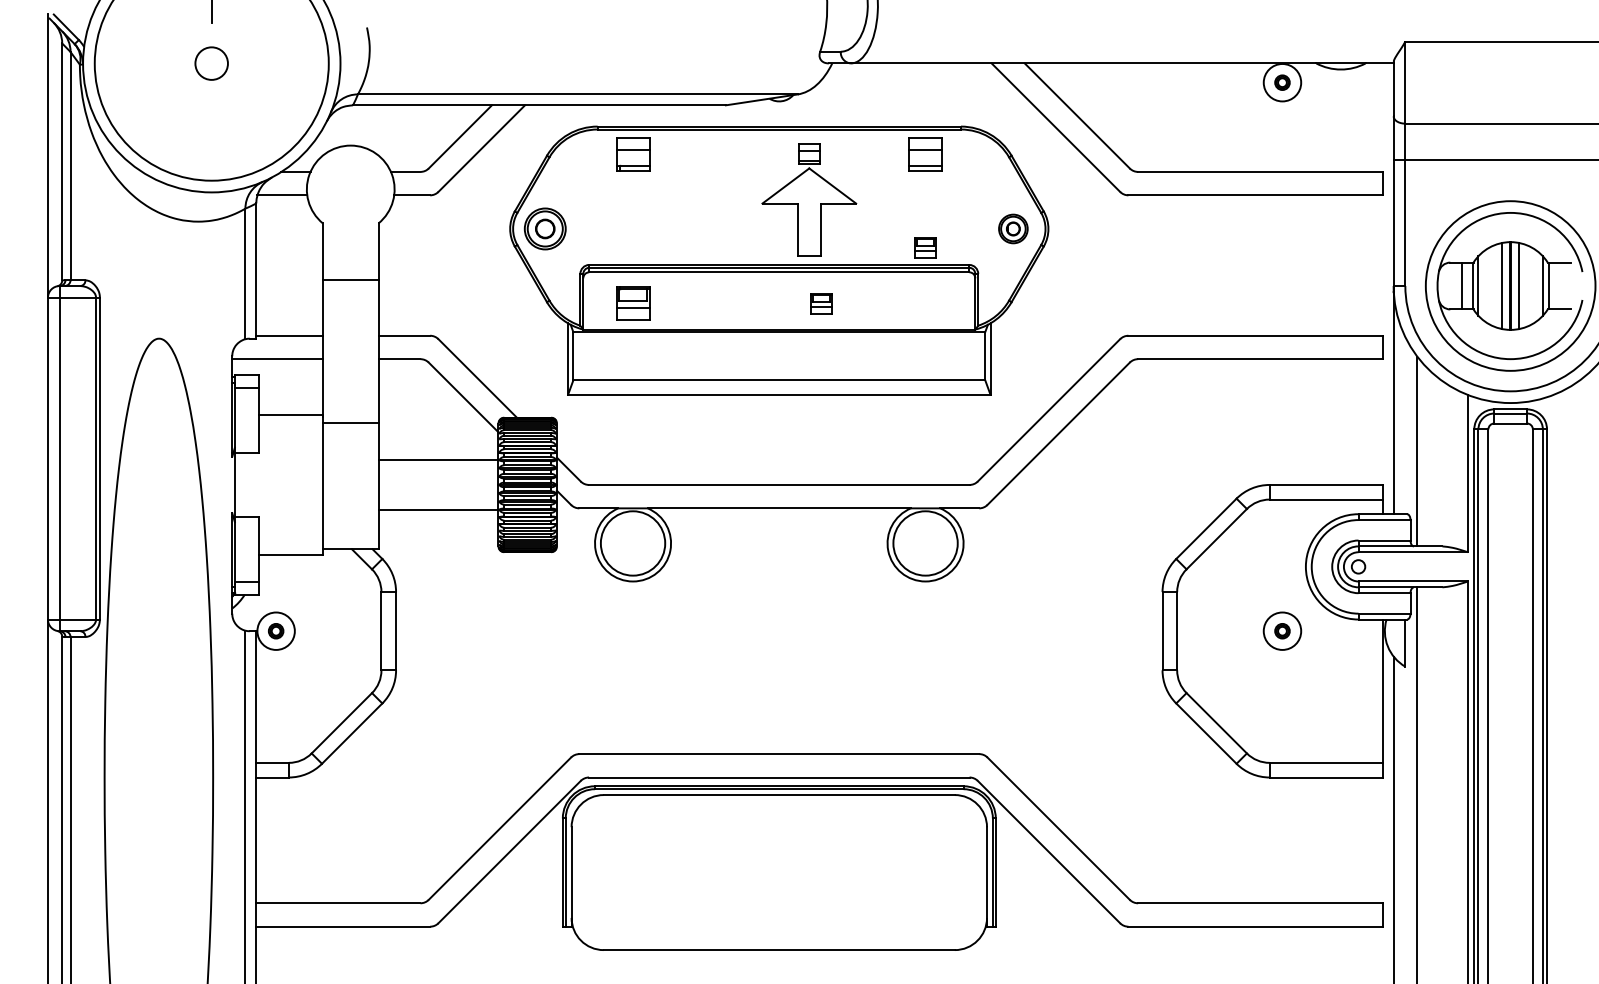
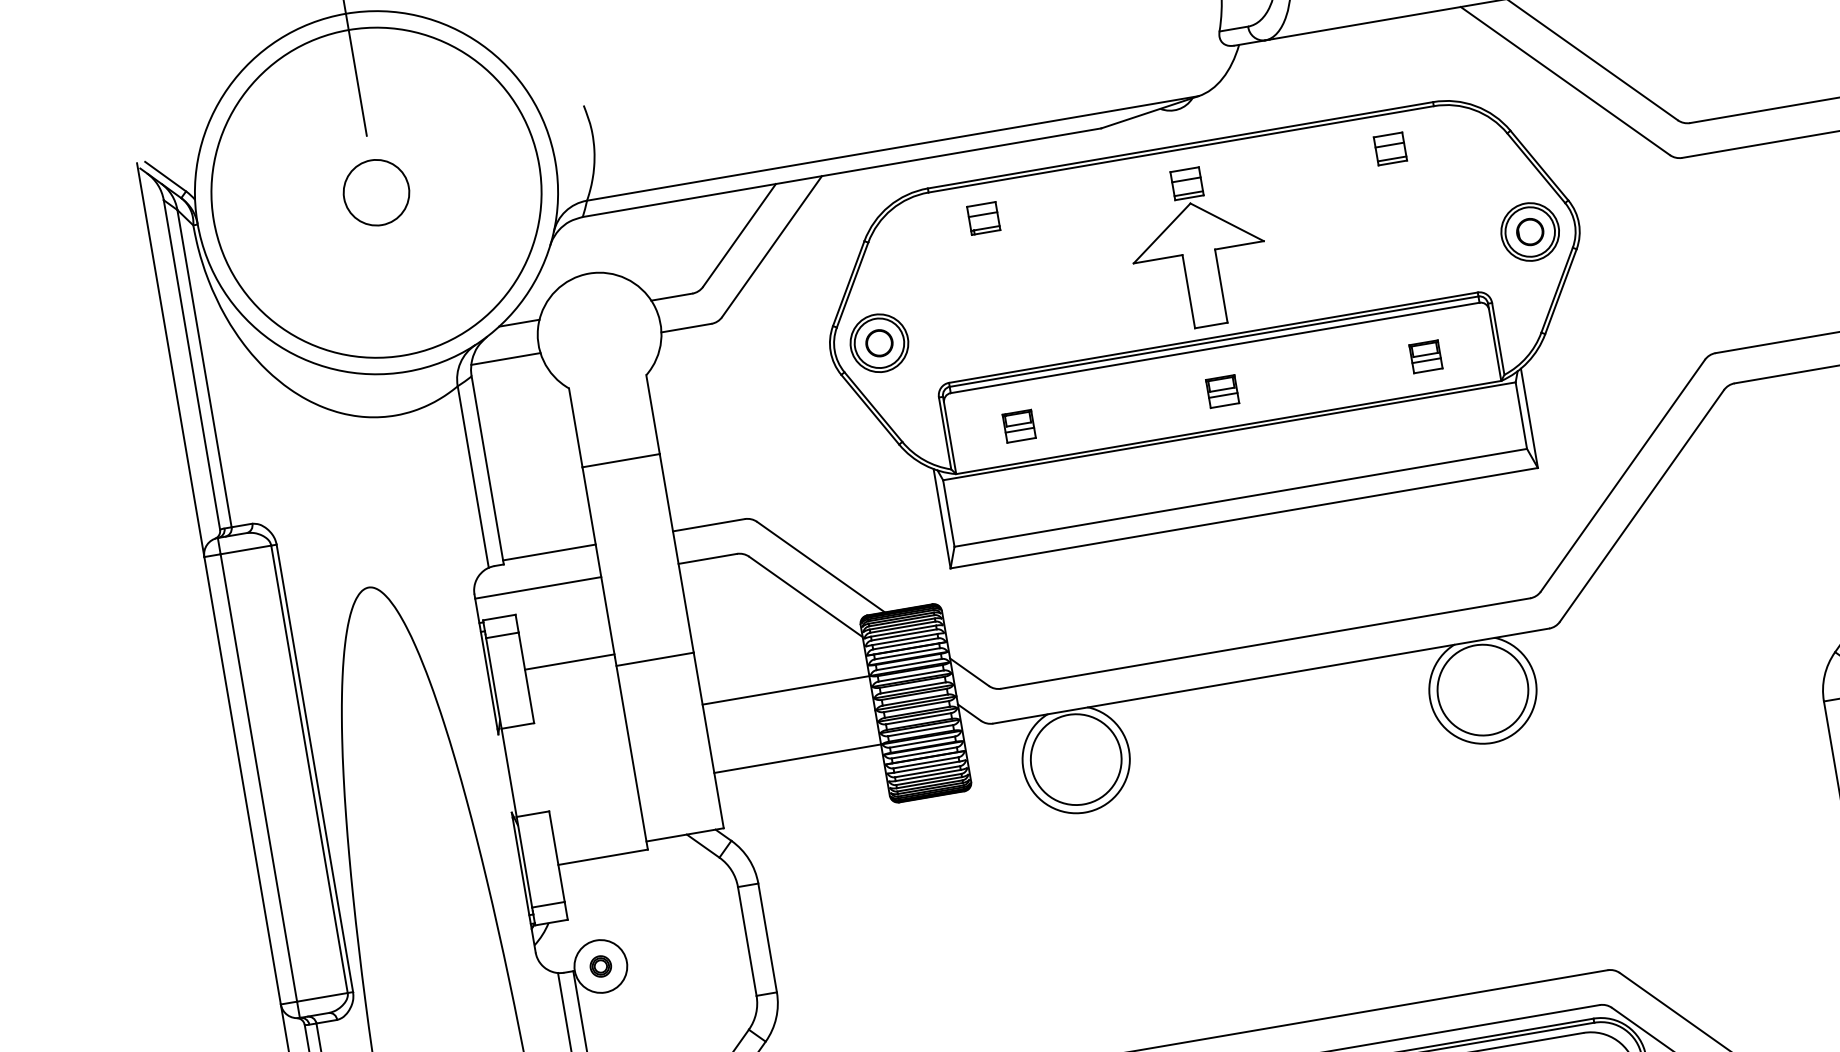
circle: (211, 63) -> (376, 192), size x1.43
part: (632, 153) -> (982, 217), size x0.62
part: (925, 153) -> (1390, 147), size x0.62
part: (809, 199) -> (1198, 246), moved
part: (1013, 228) -> (1530, 231), size x1.43
part: (925, 247) -> (1425, 356), moved
part: (632, 303) -> (1018, 426), size x0.62
part: (821, 303) -> (1222, 391), moved

